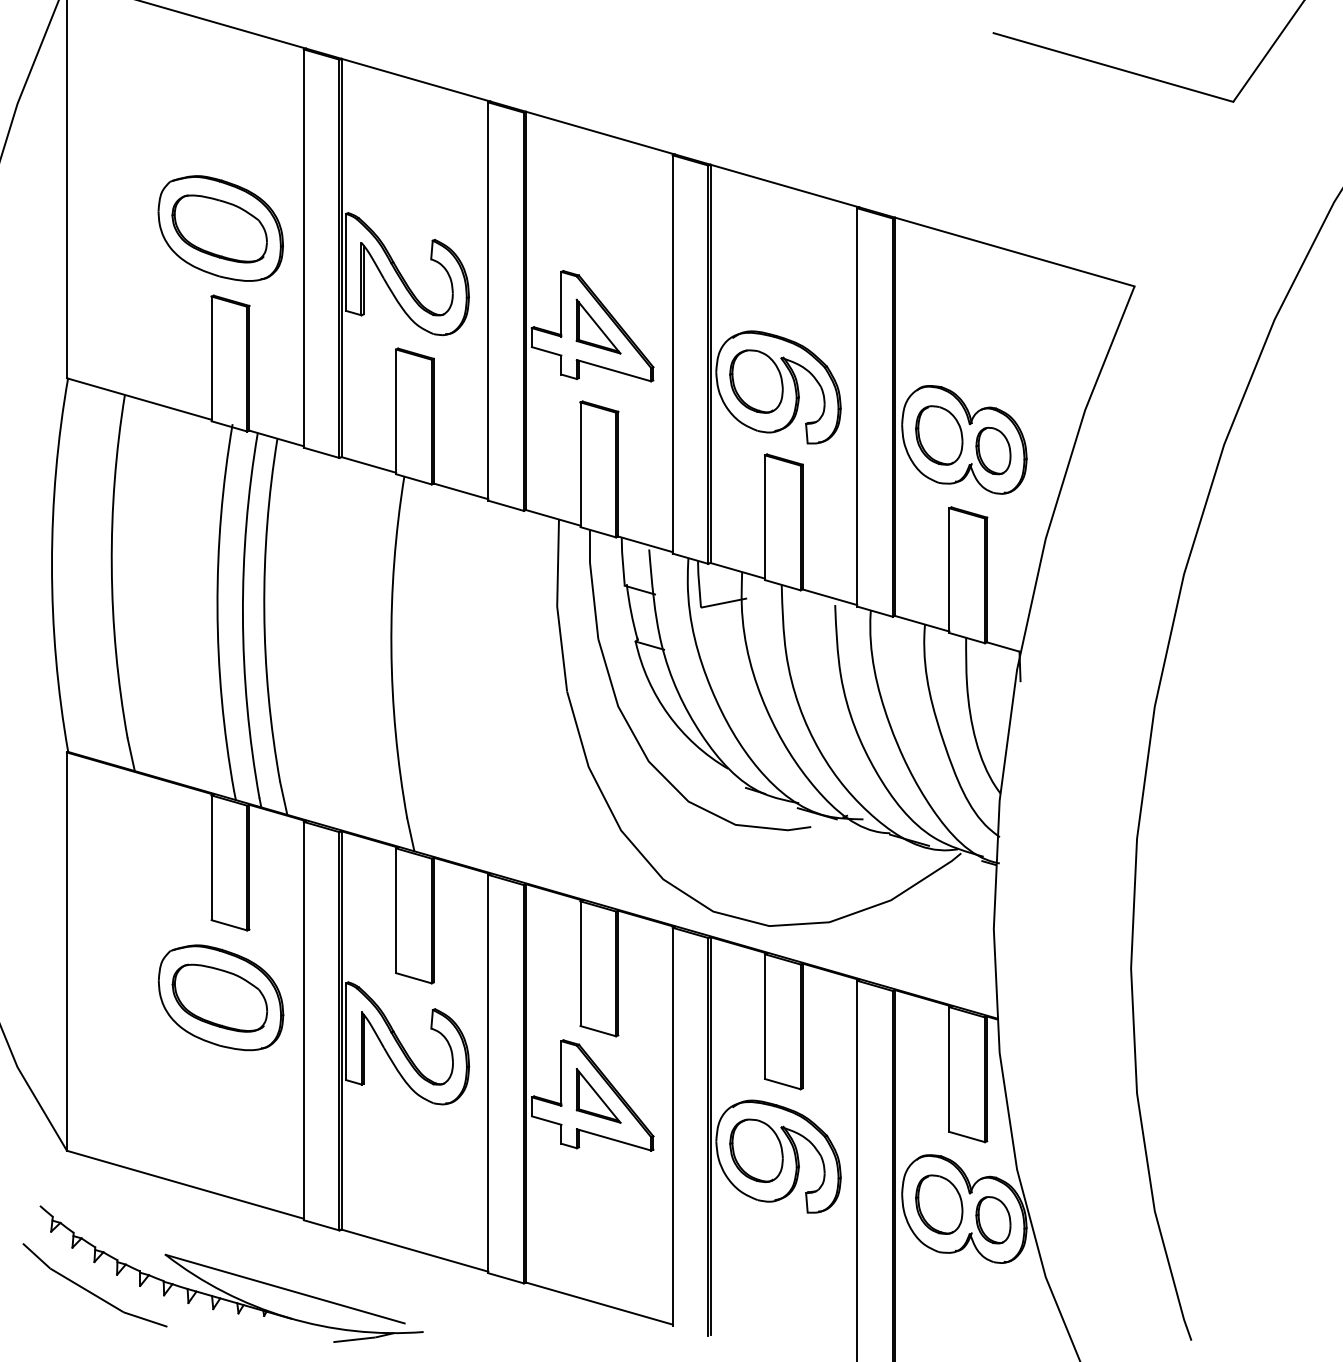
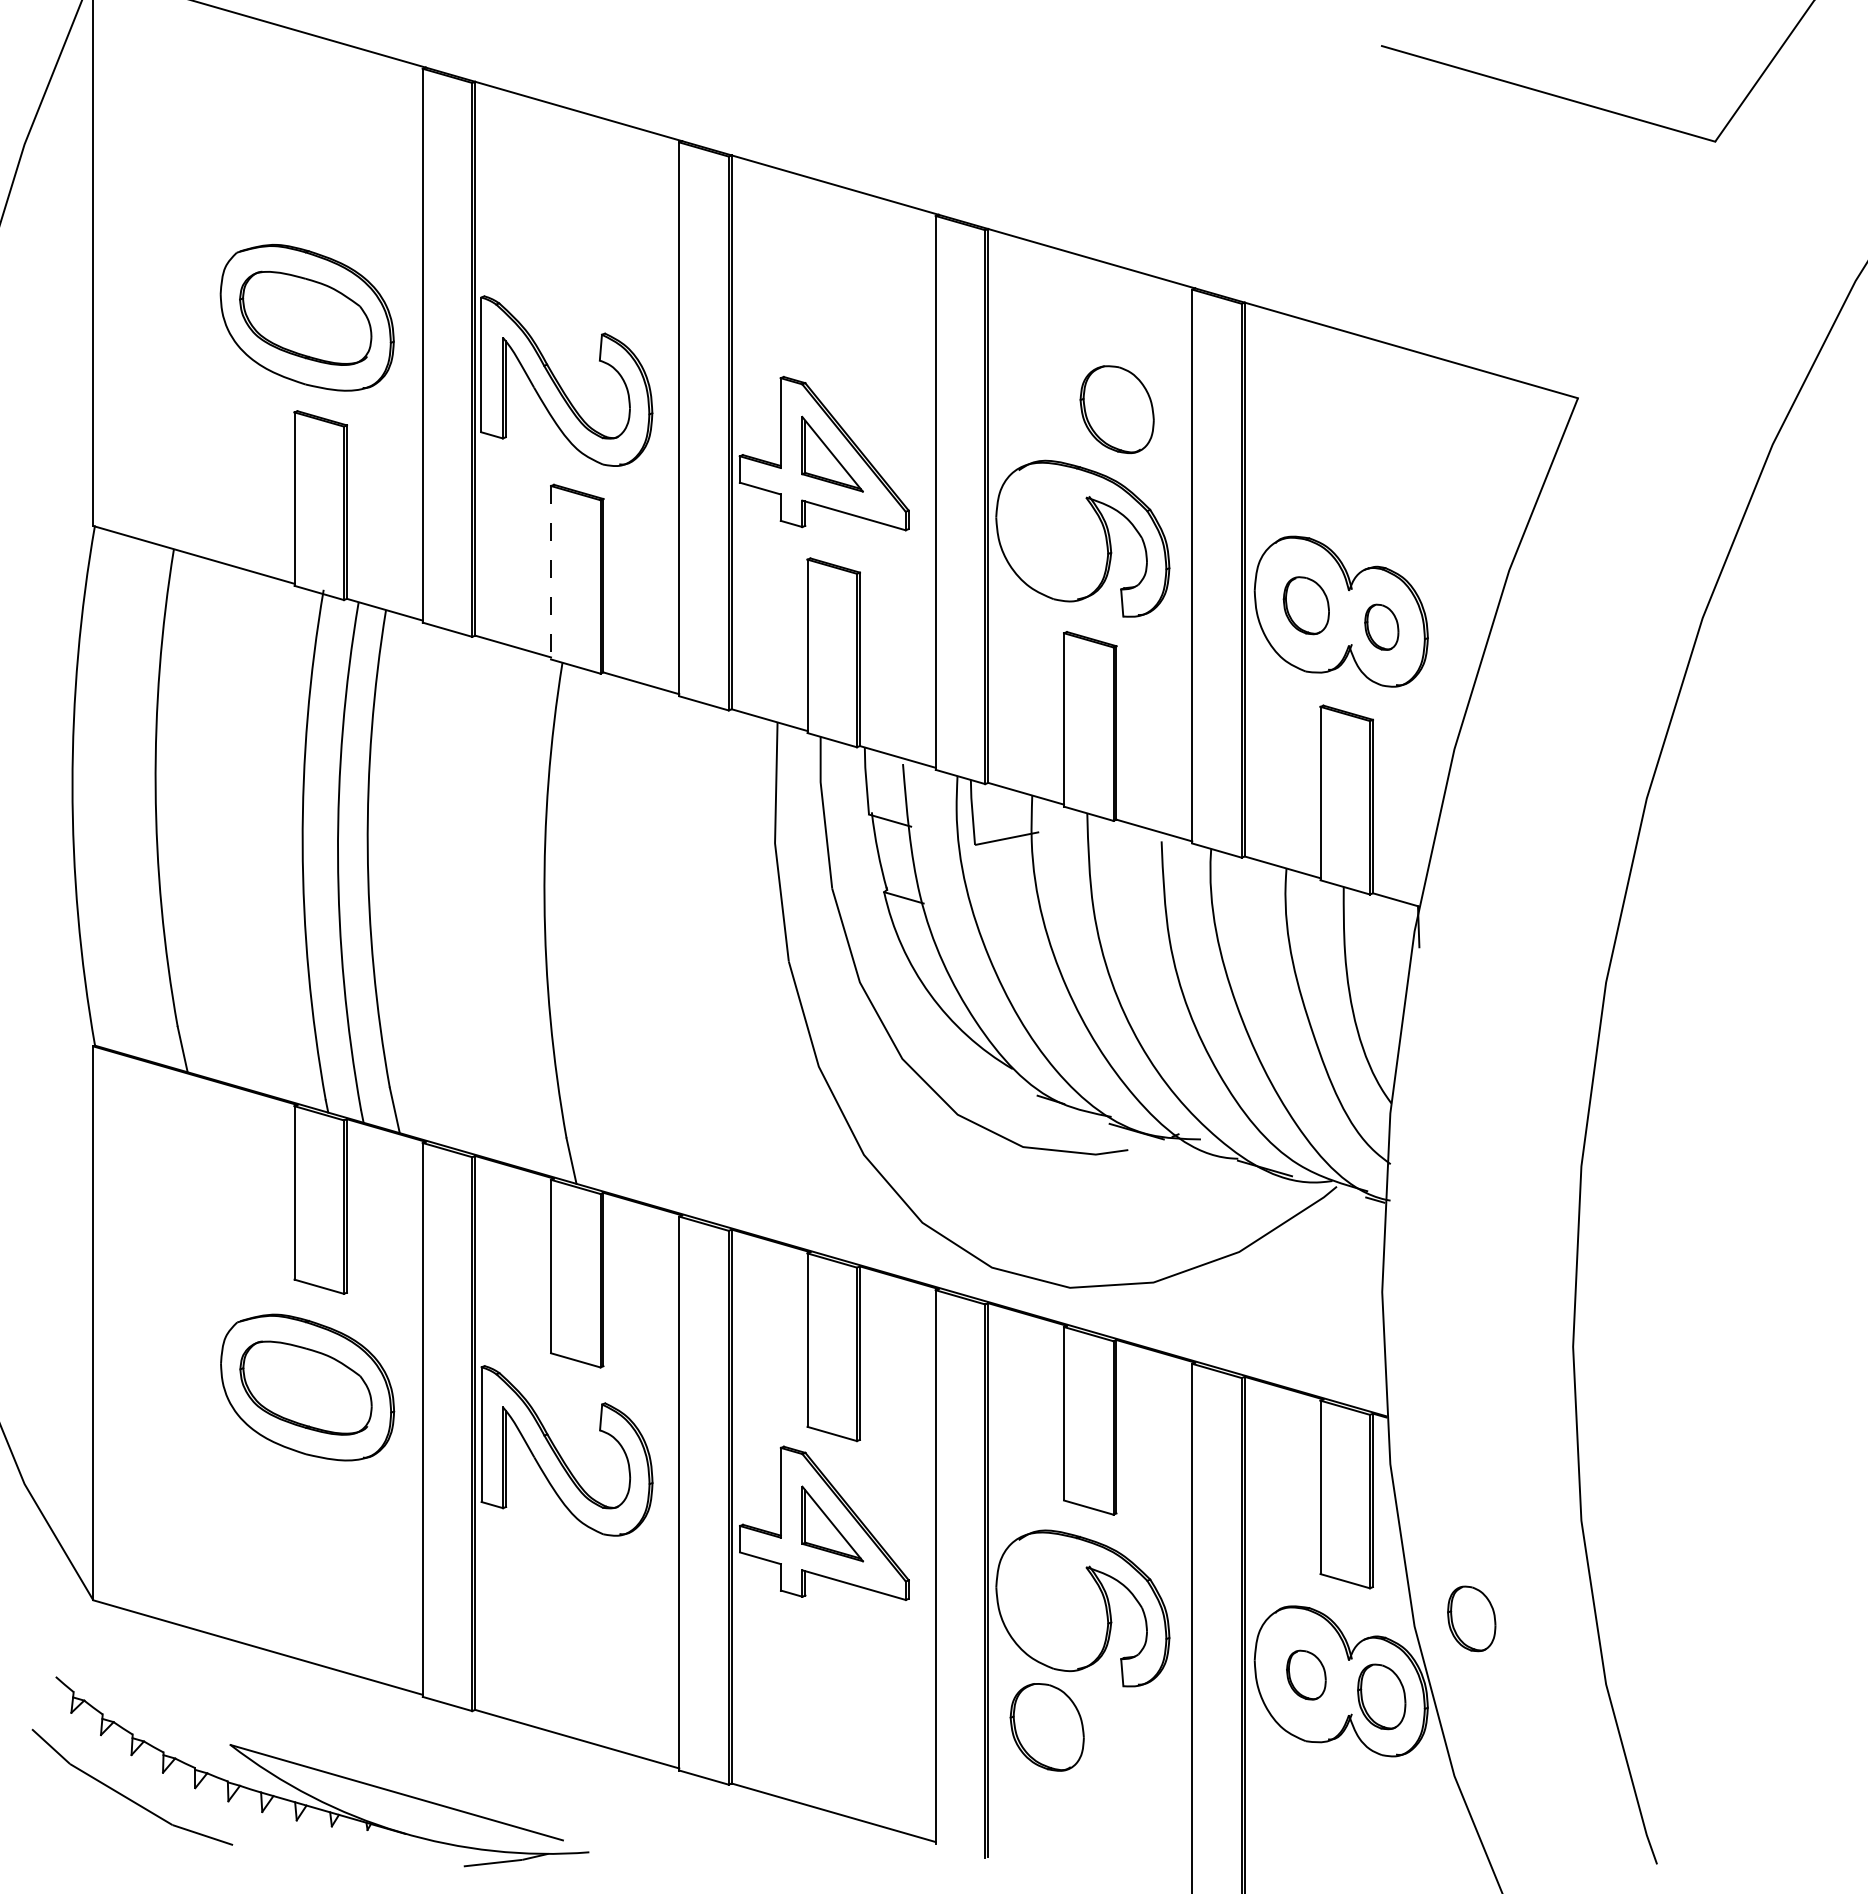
part: (755, 381) -> (1116, 409), moved
line: (396, 411) -> (551, 572), solid -> dashed
part: (939, 435) -> (1306, 605), size x0.7
part: (993, 451) -> (1381, 627), size x0.7
part: (755, 1150) -> (1046, 1727), moved
part: (1058, 1163) -> (1471, 1618), added
part: (939, 1204) -> (1306, 1674), size x0.6

